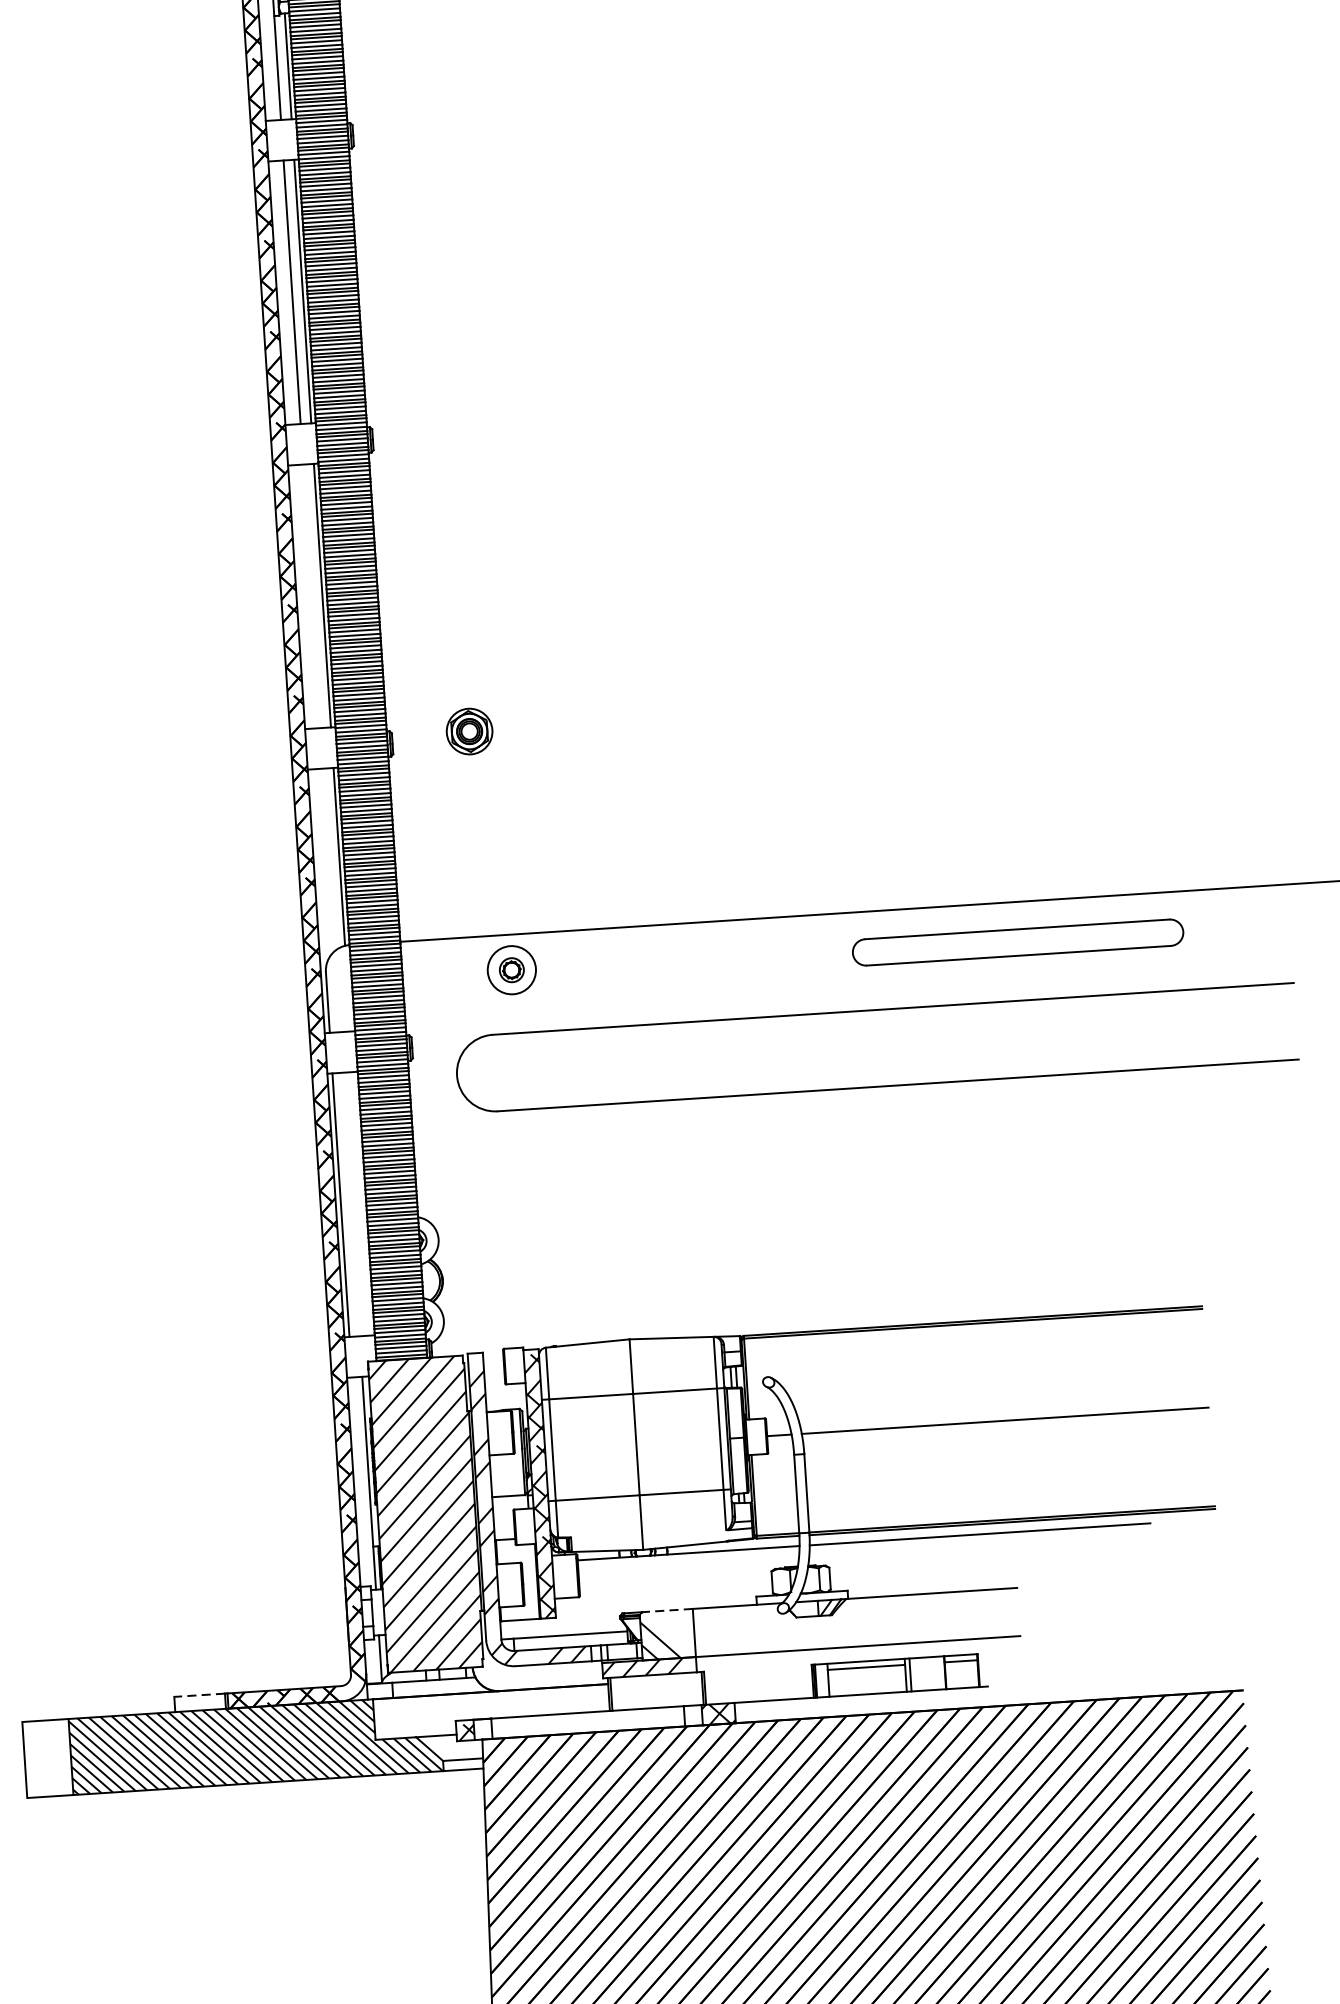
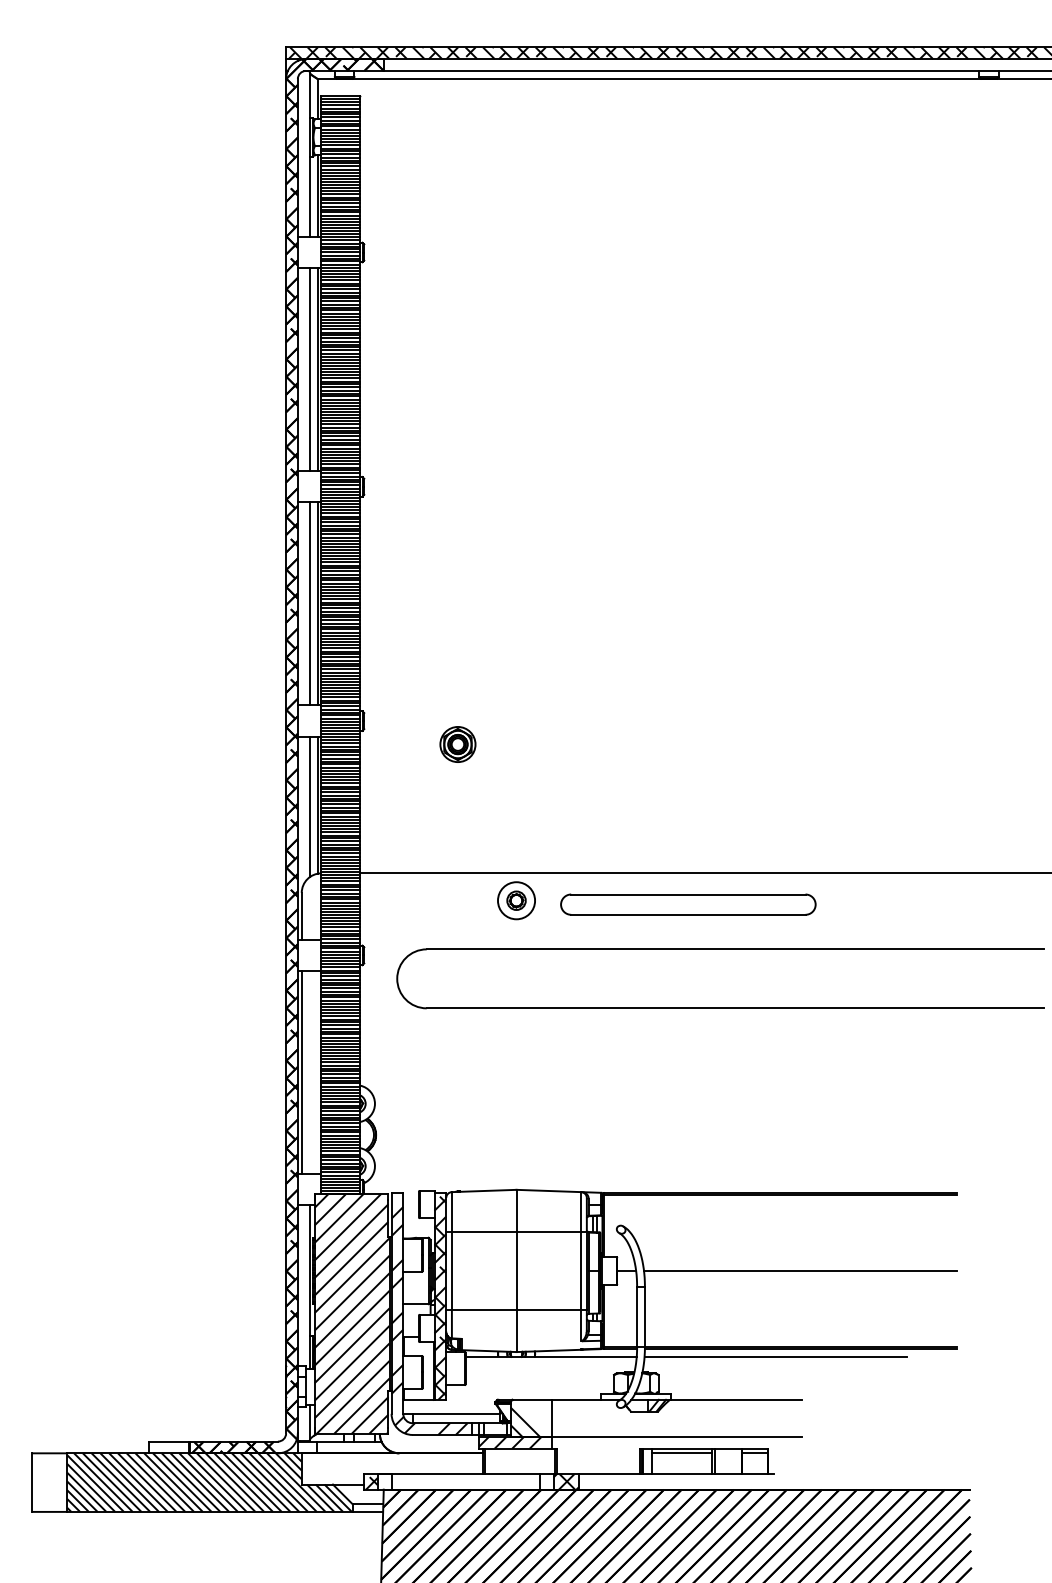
line: (311, 595) -> (309, 603), added
part: (469, 731) -> (457, 744), moved
line: (328, 859) -> (309, 806), added
part: (1018, 942) -> (688, 904), moved
part: (511, 969) -> (516, 900), moved
line: (667, 1610) -> (532, 1399), dashed -> solid
line: (199, 1695) -> (168, 1441), dashed -> solid

